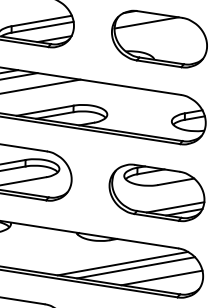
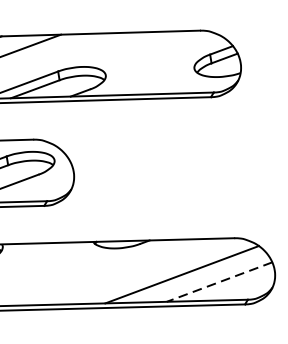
part: (156, 192) -> (191, 168), removed
line: (122, 263) -> (162, 272), removed
line: (161, 278) -> (219, 282), solid -> dashed

